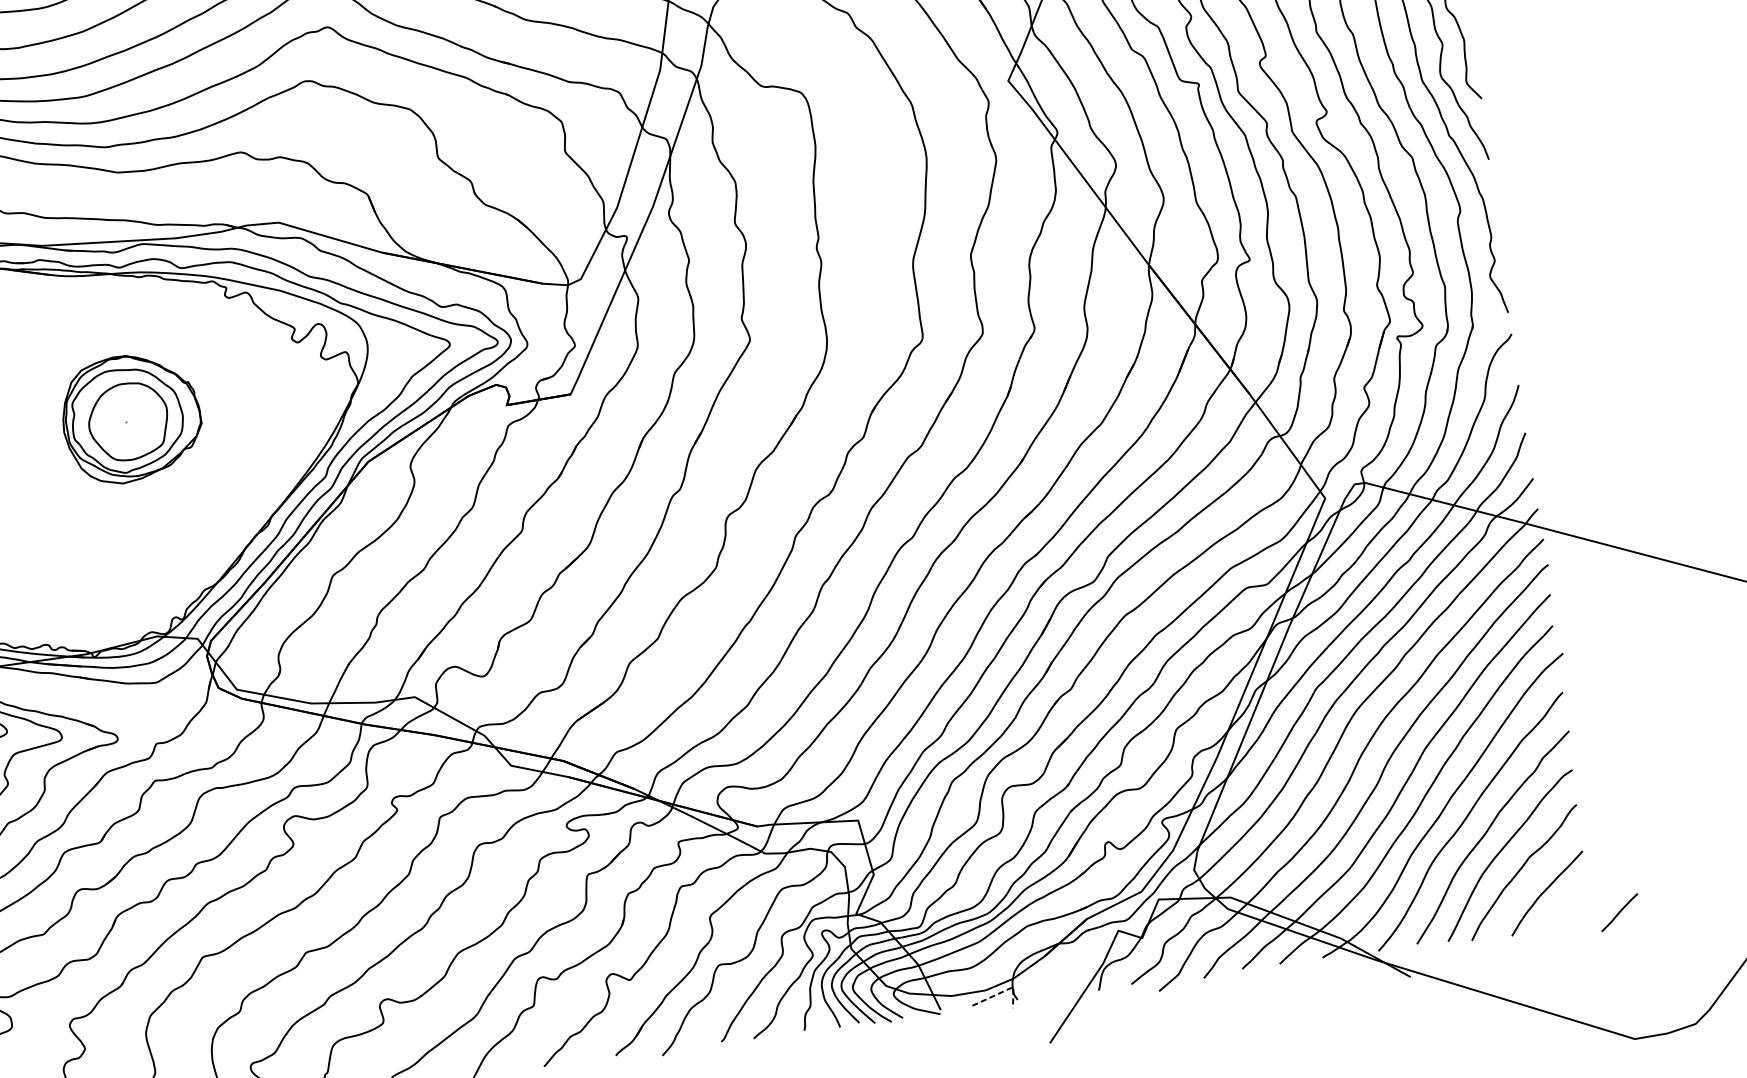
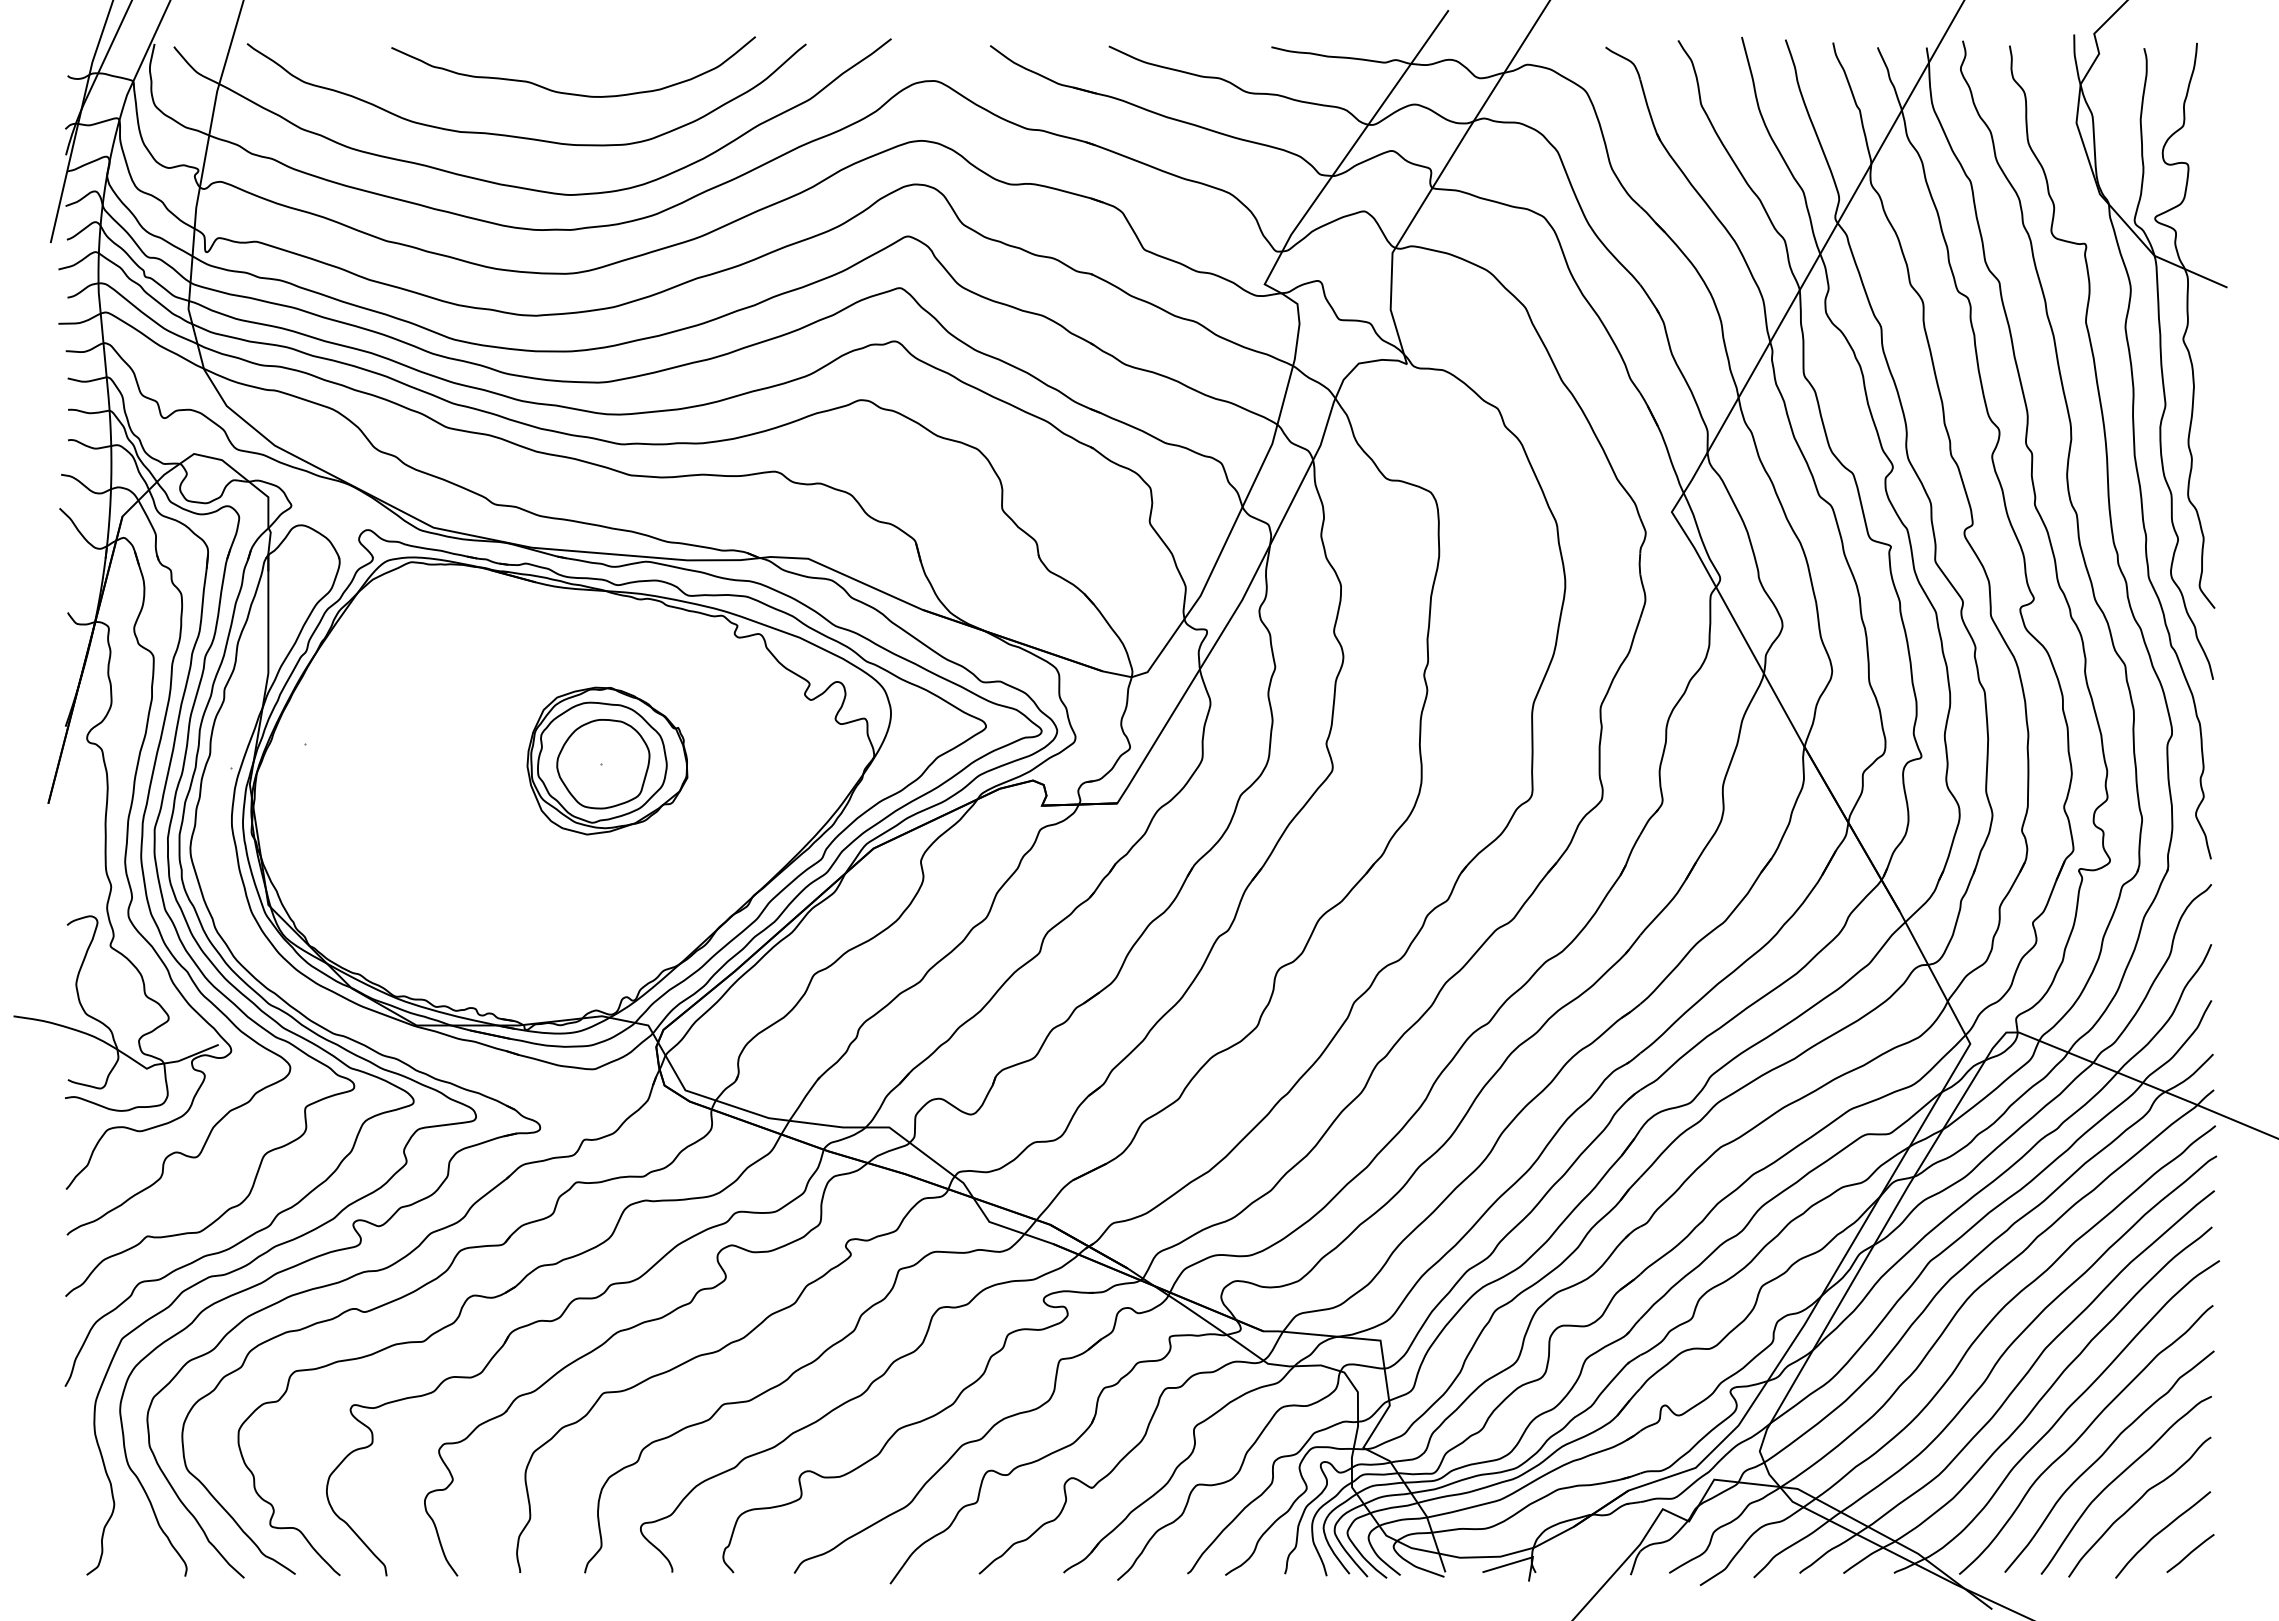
line: (1619, 912) -> (2190, 1553), moved
line: (1003, 991) -> (1520, 1560), dashed -> solid

